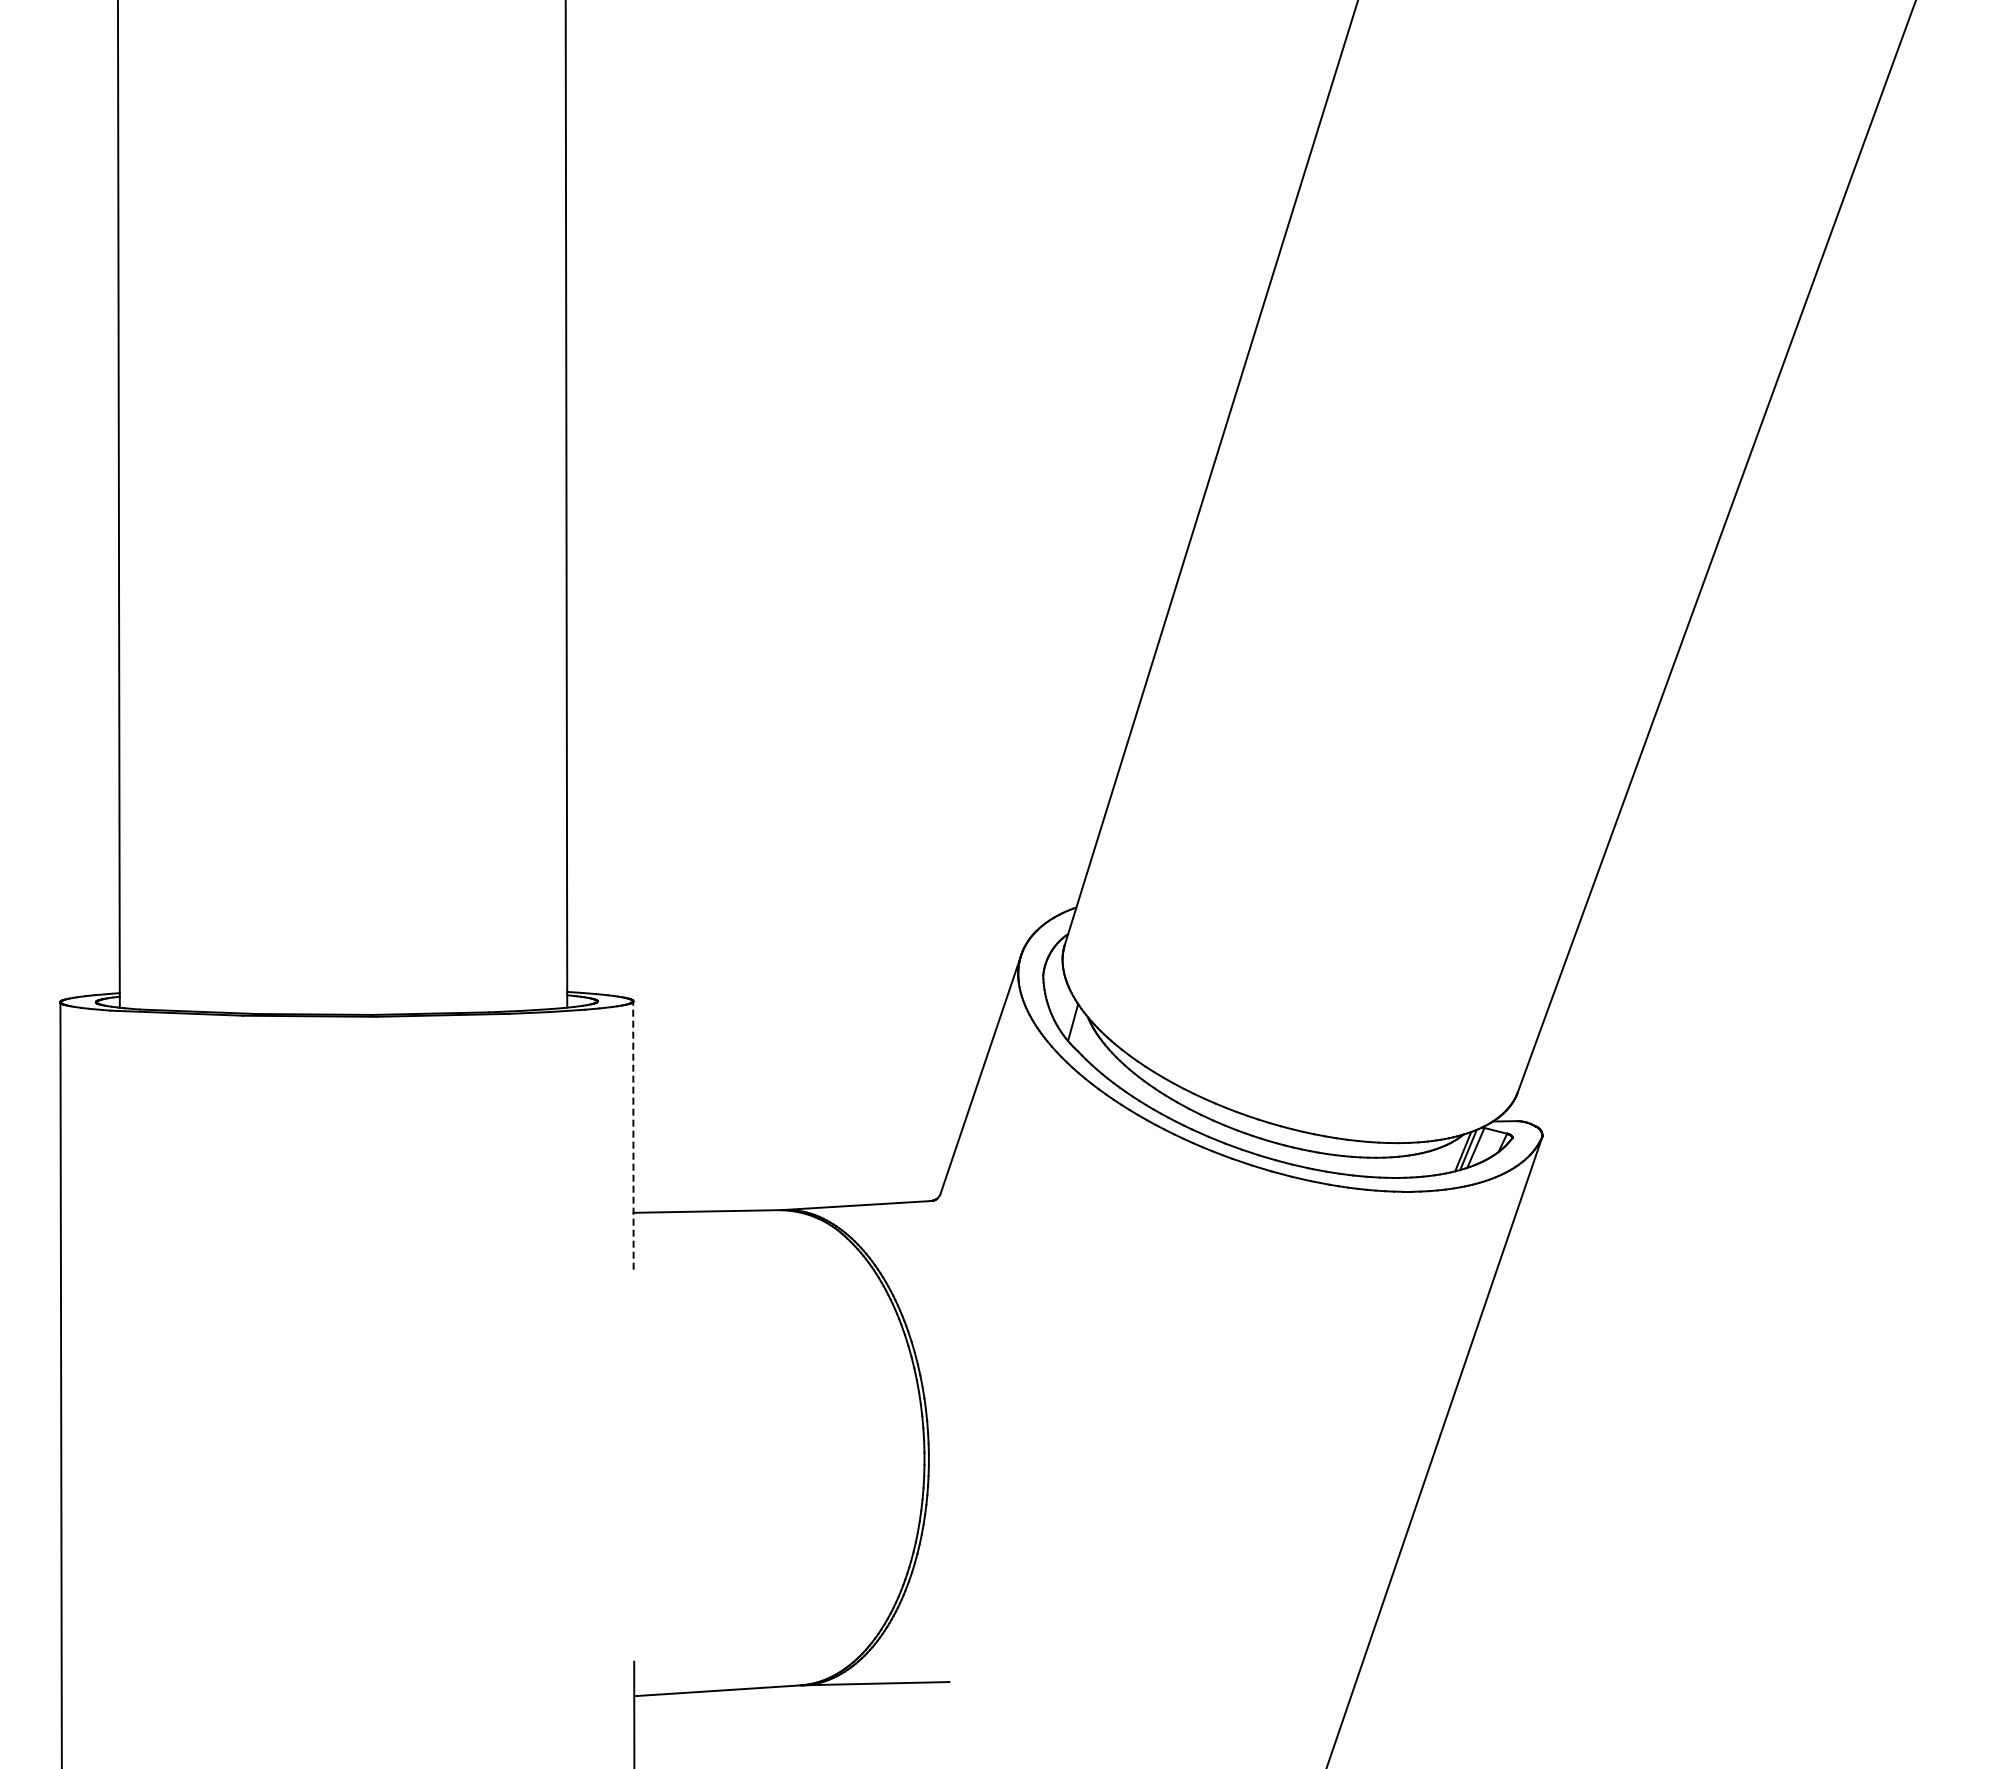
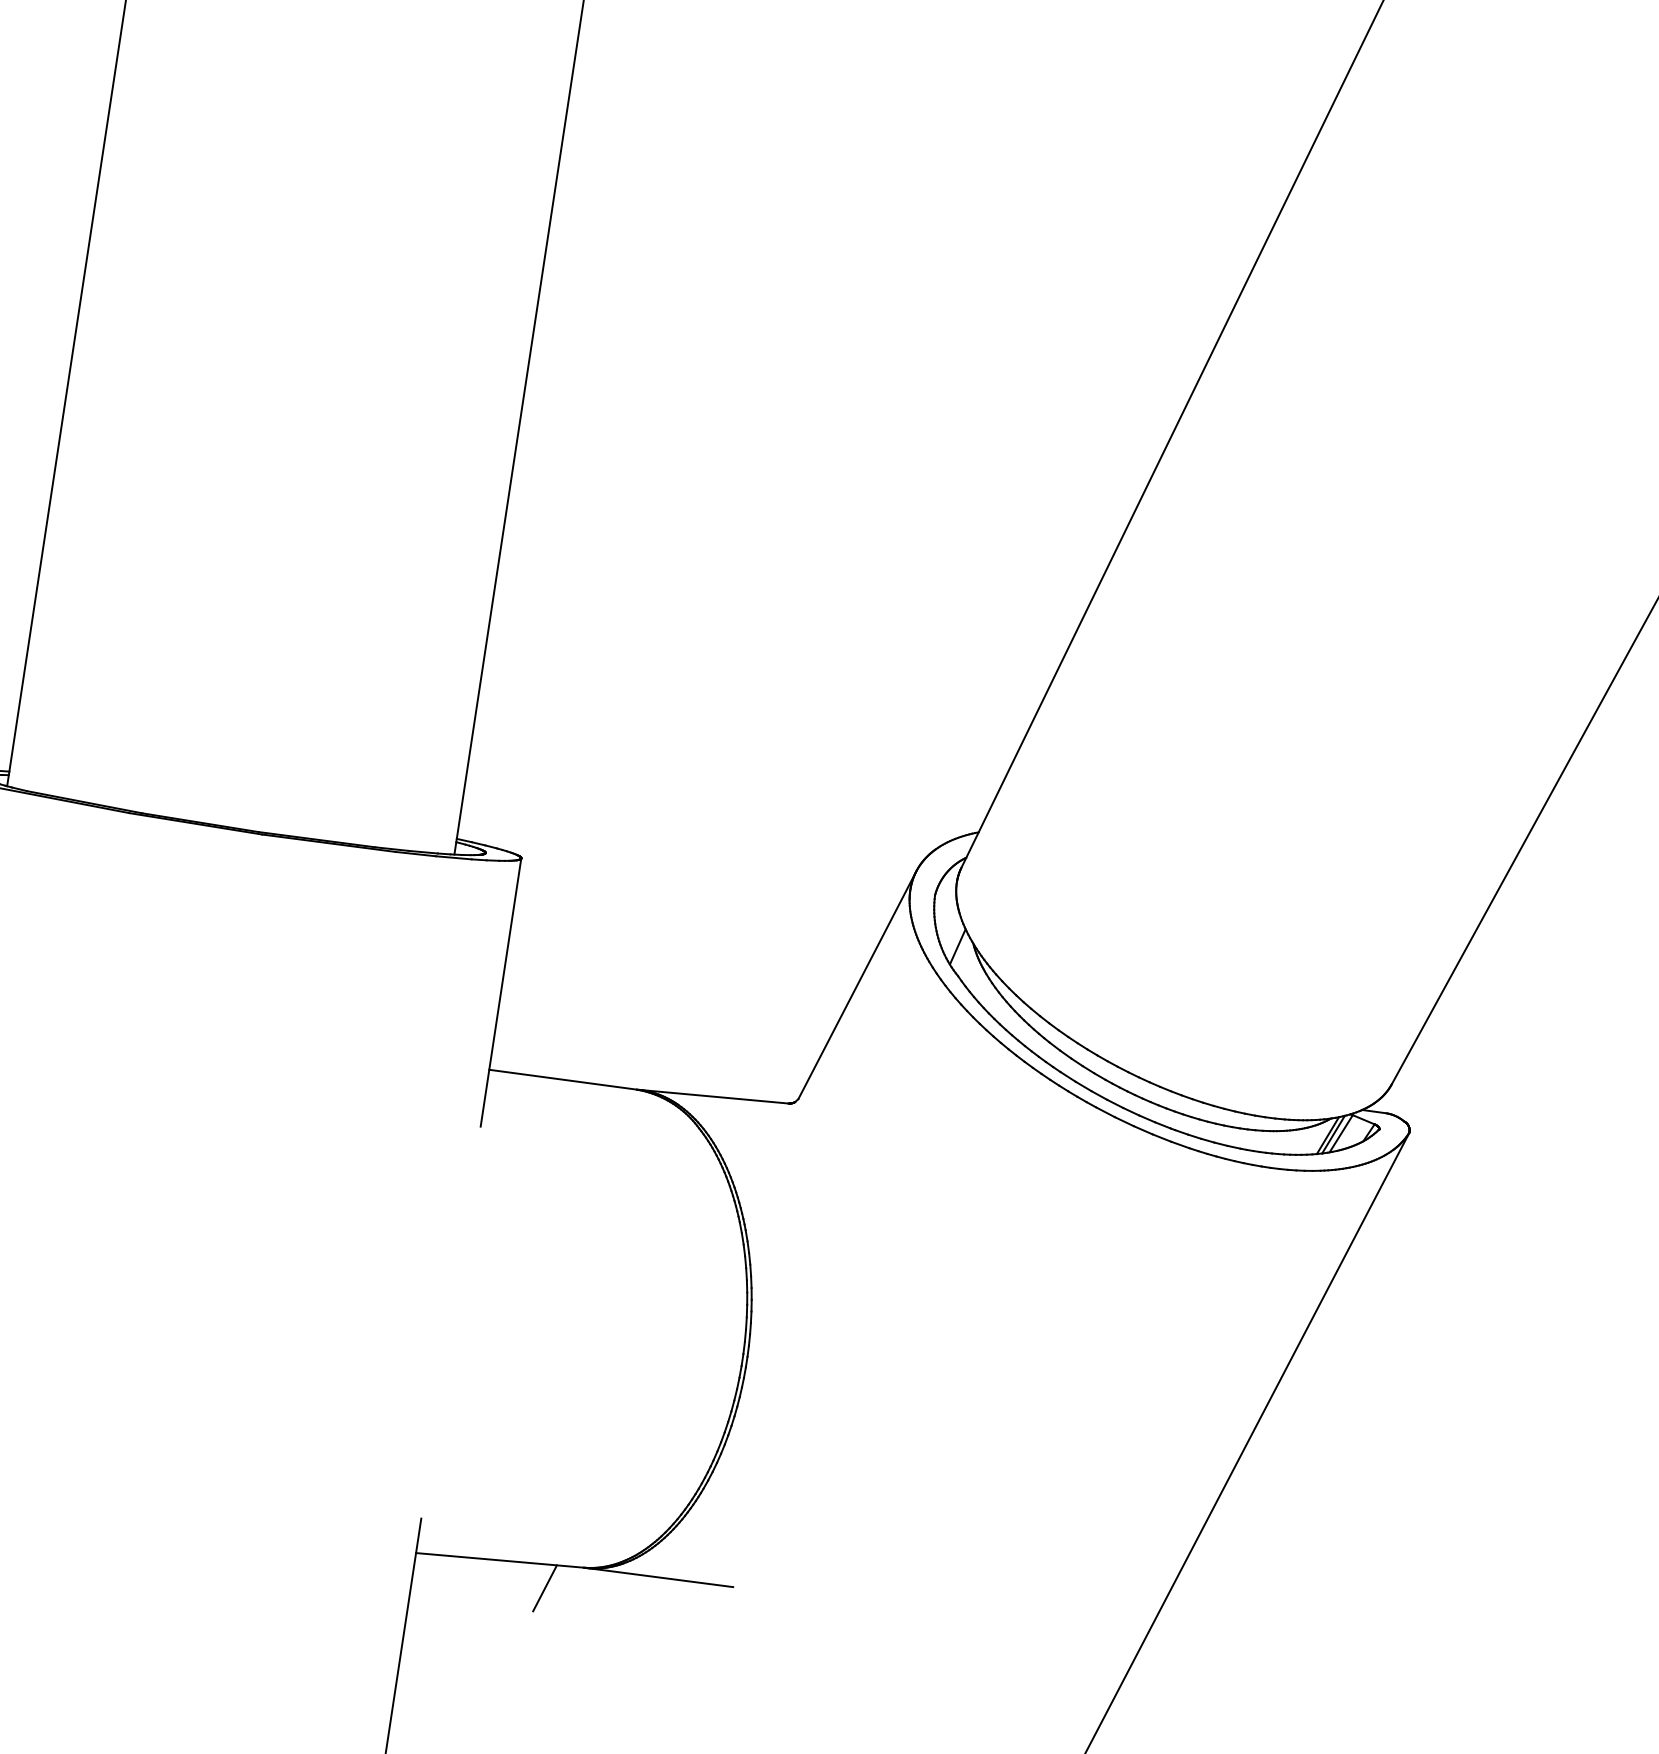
line: (633, 1135) -> (501, 992), dashed -> solid
line: (765, 1711) -> (544, 1588), added

